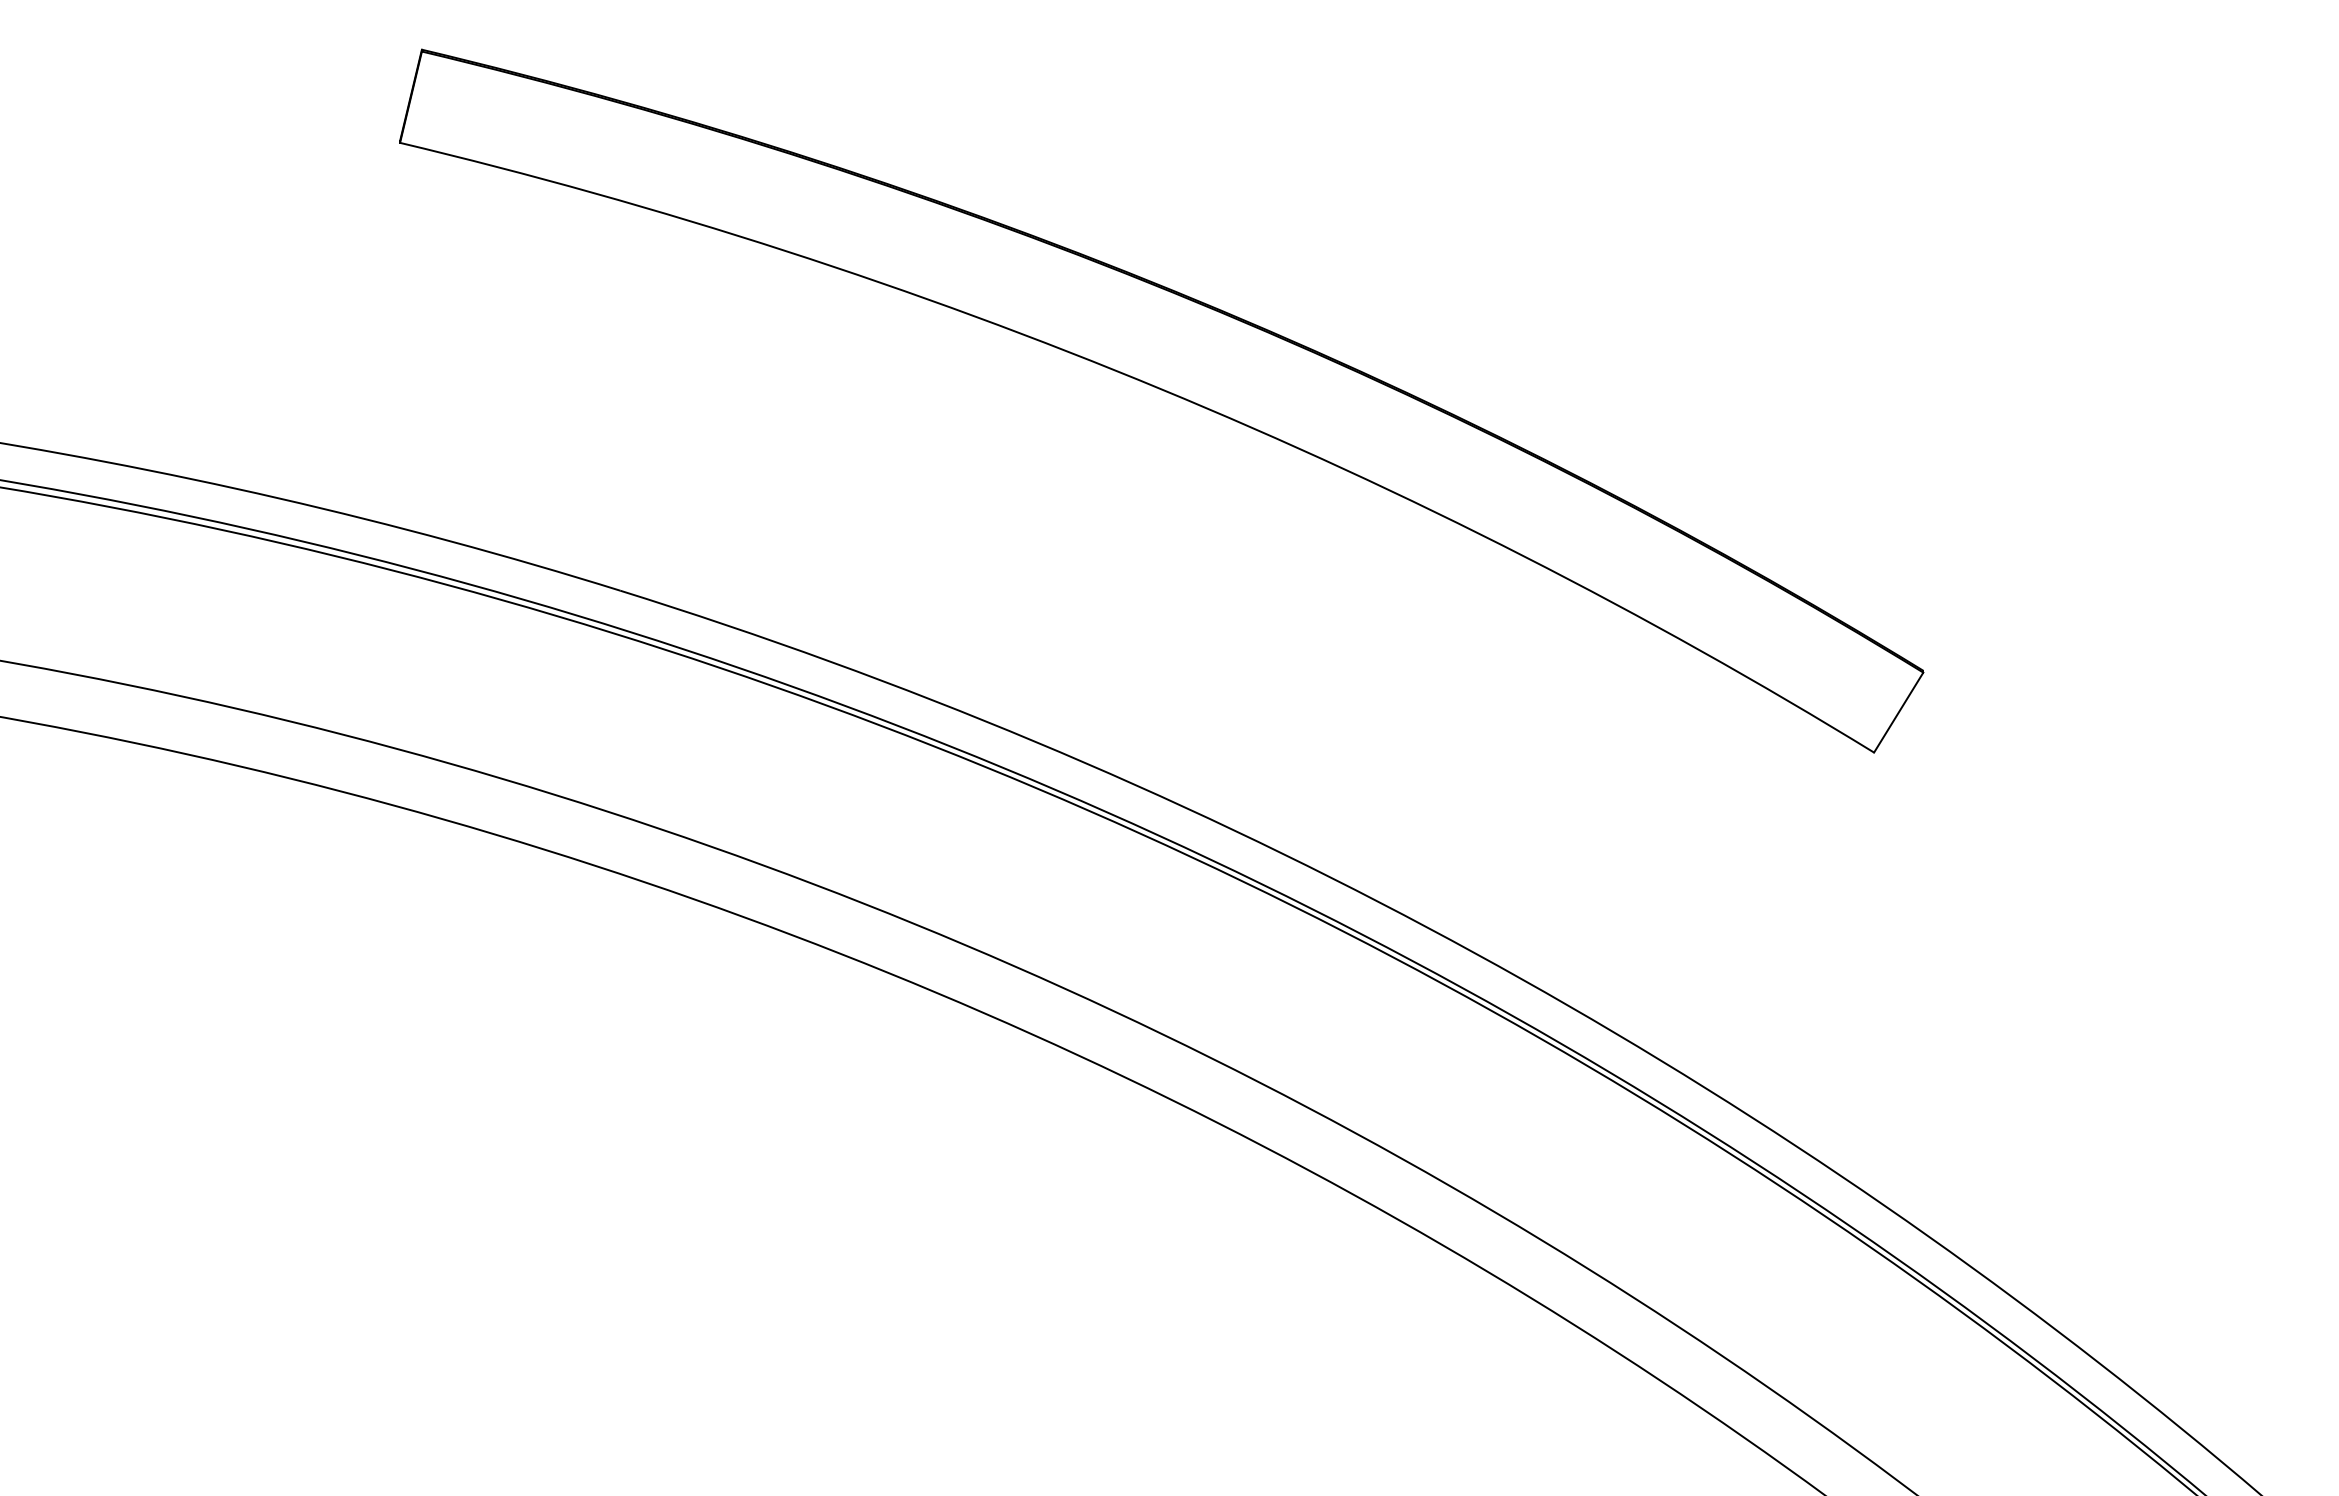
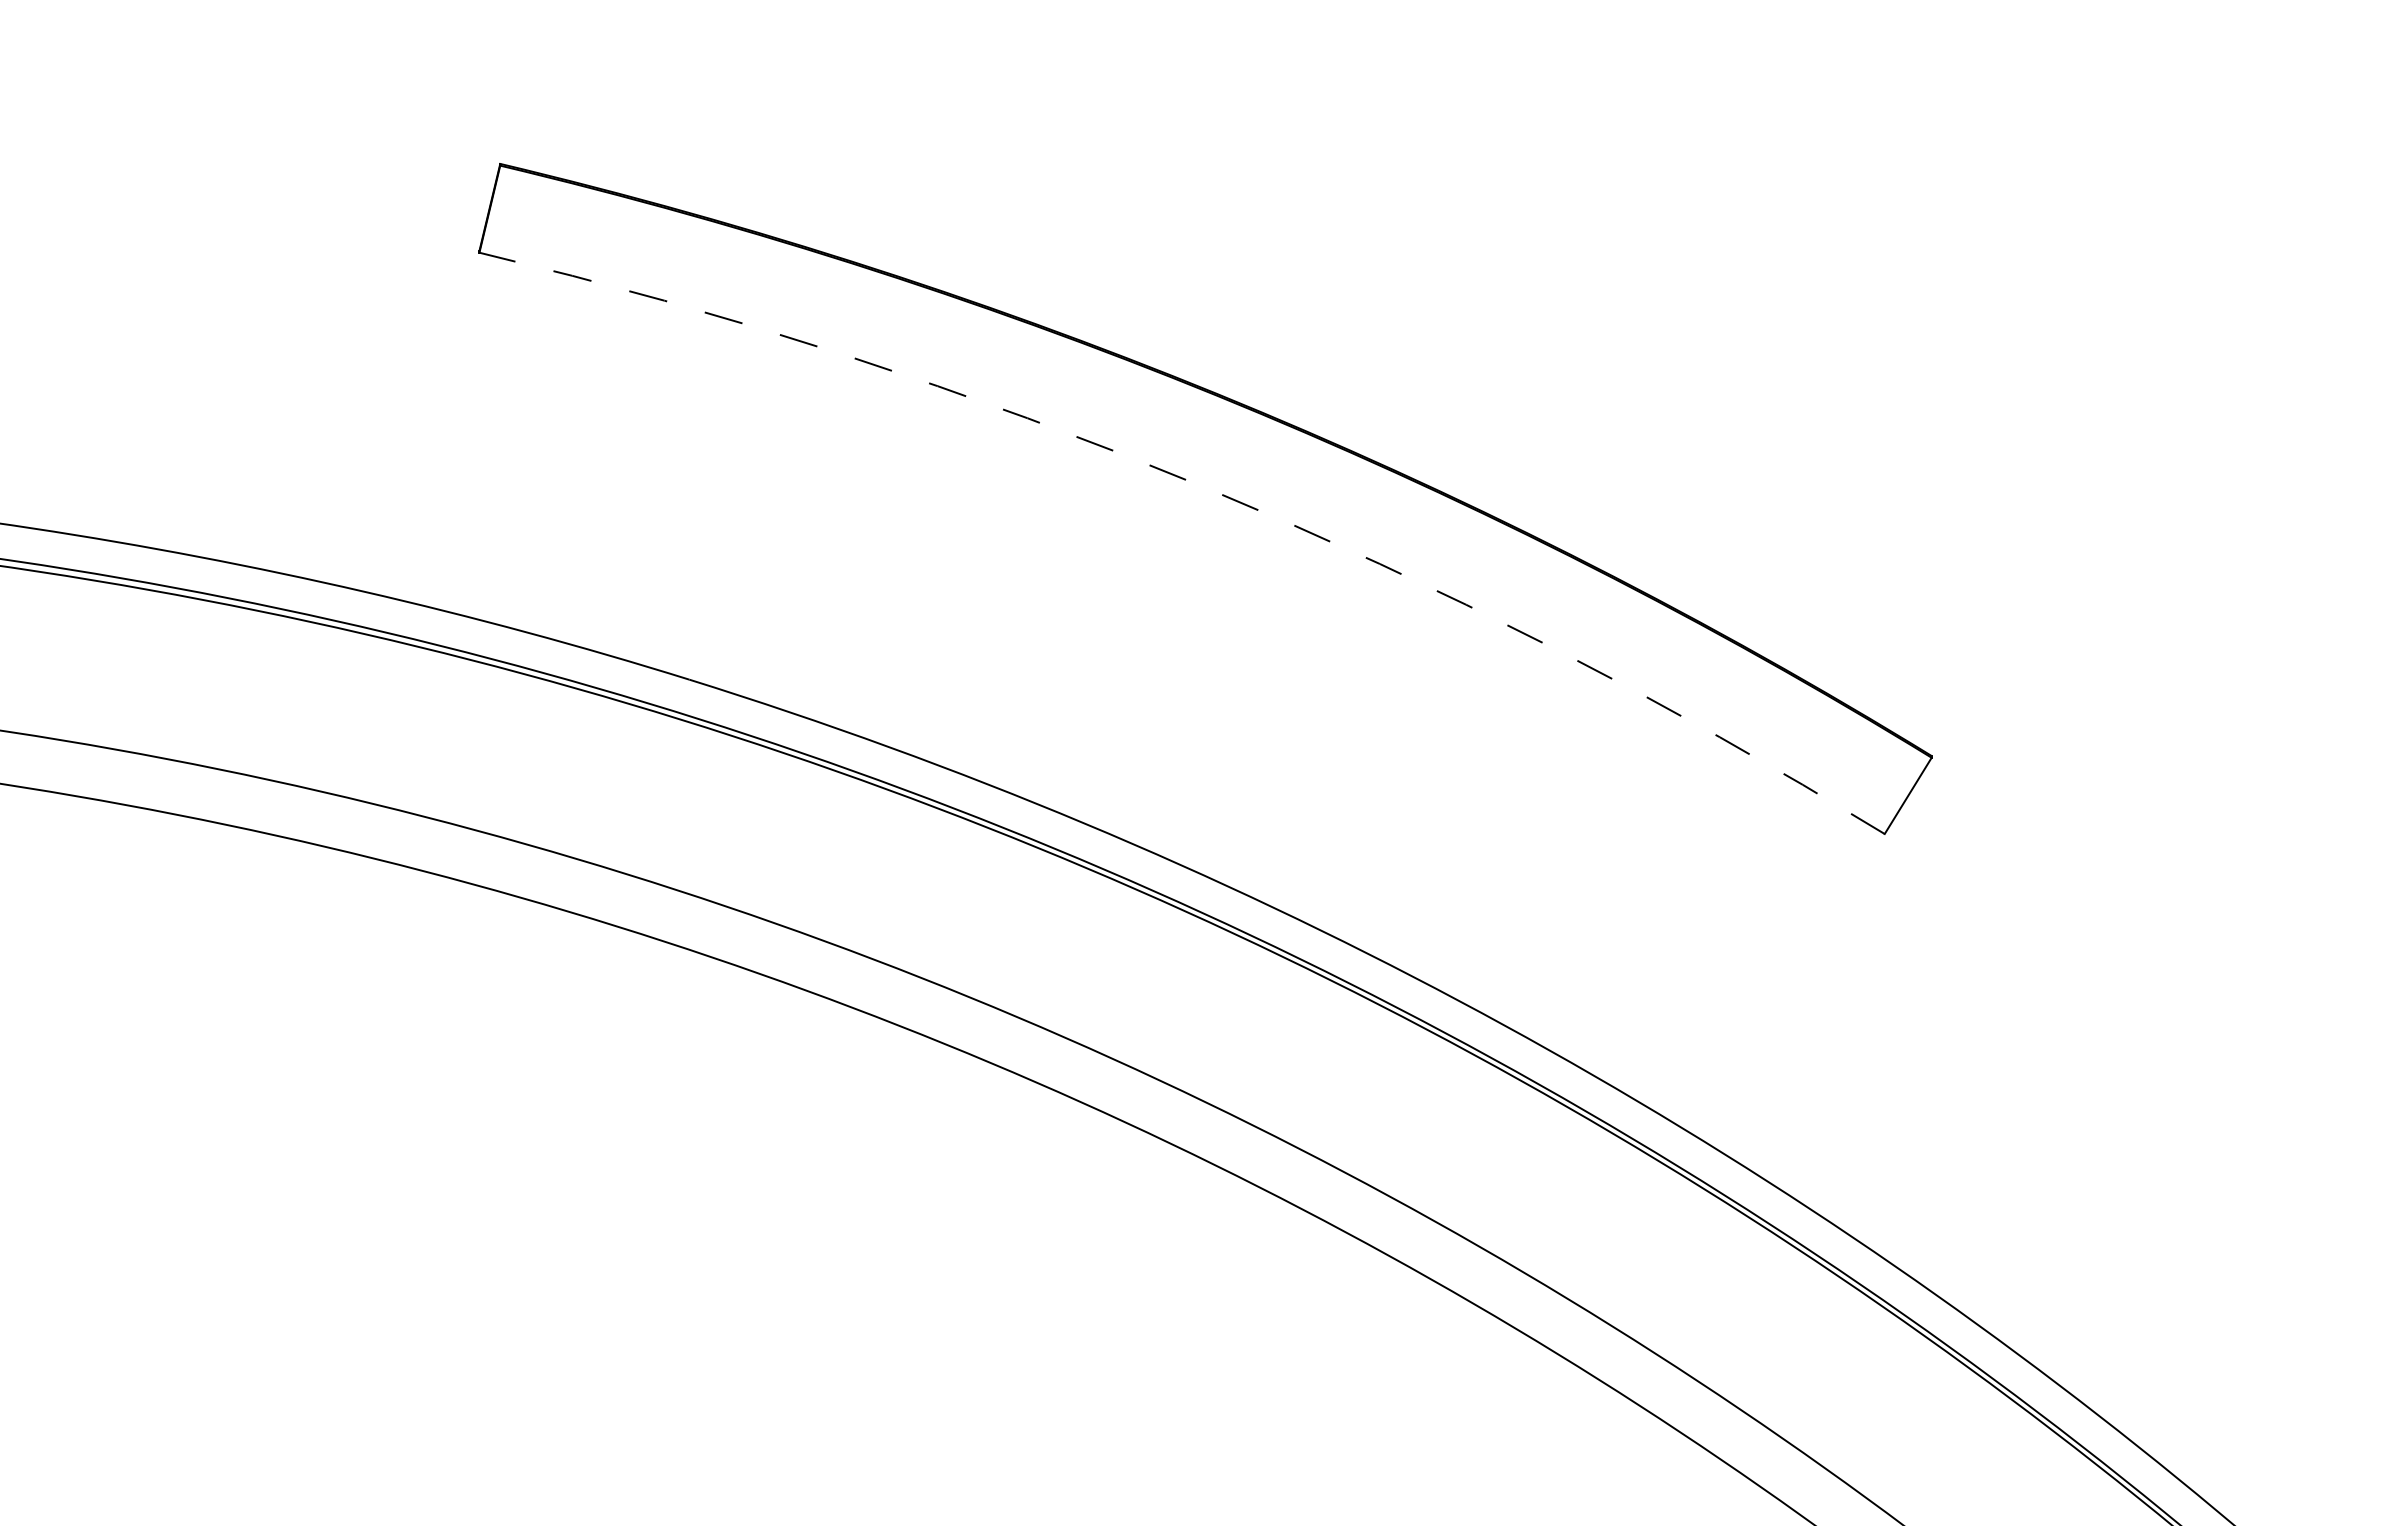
arc: (1161, 389) -> (1205, 487), solid -> dashed

